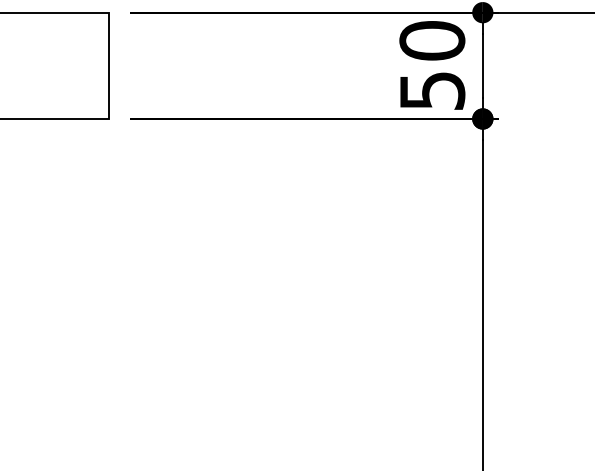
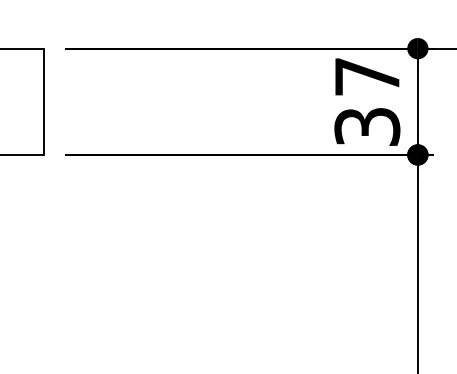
text: (432, 65) -> (367, 101), 50 -> 37

